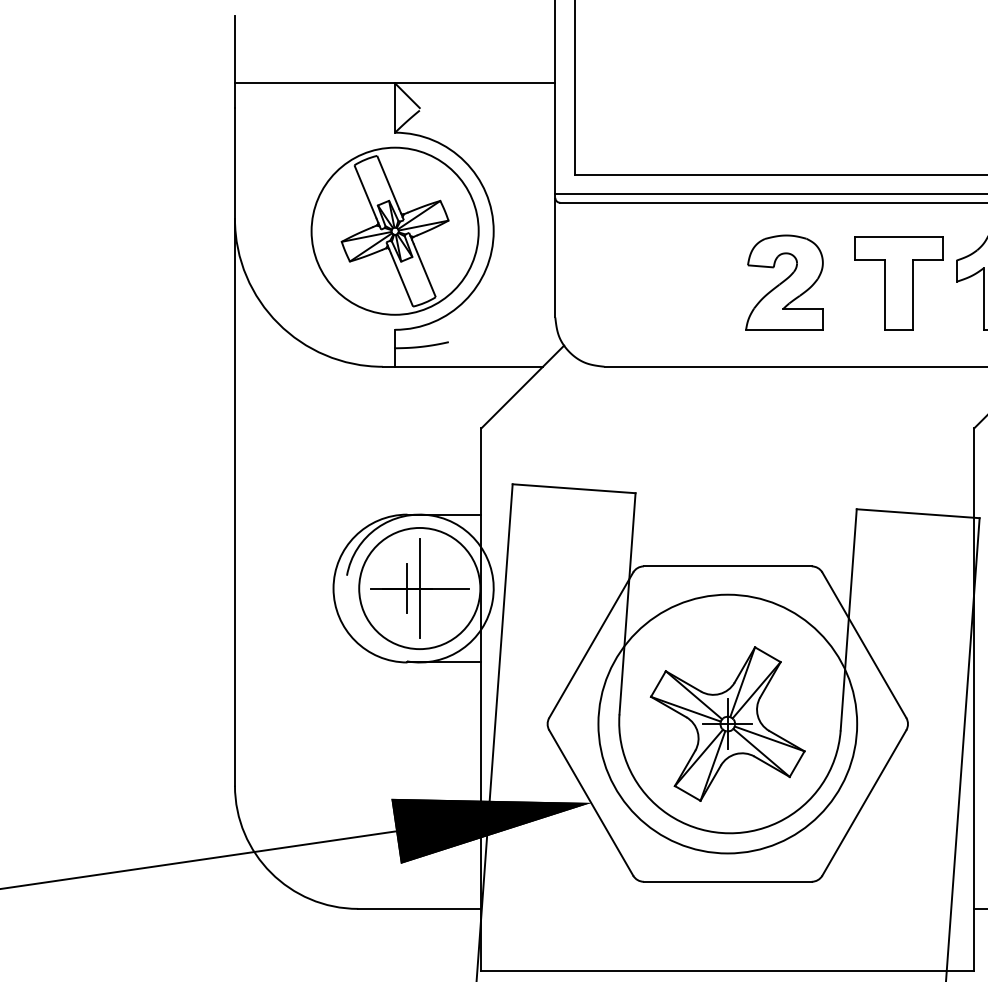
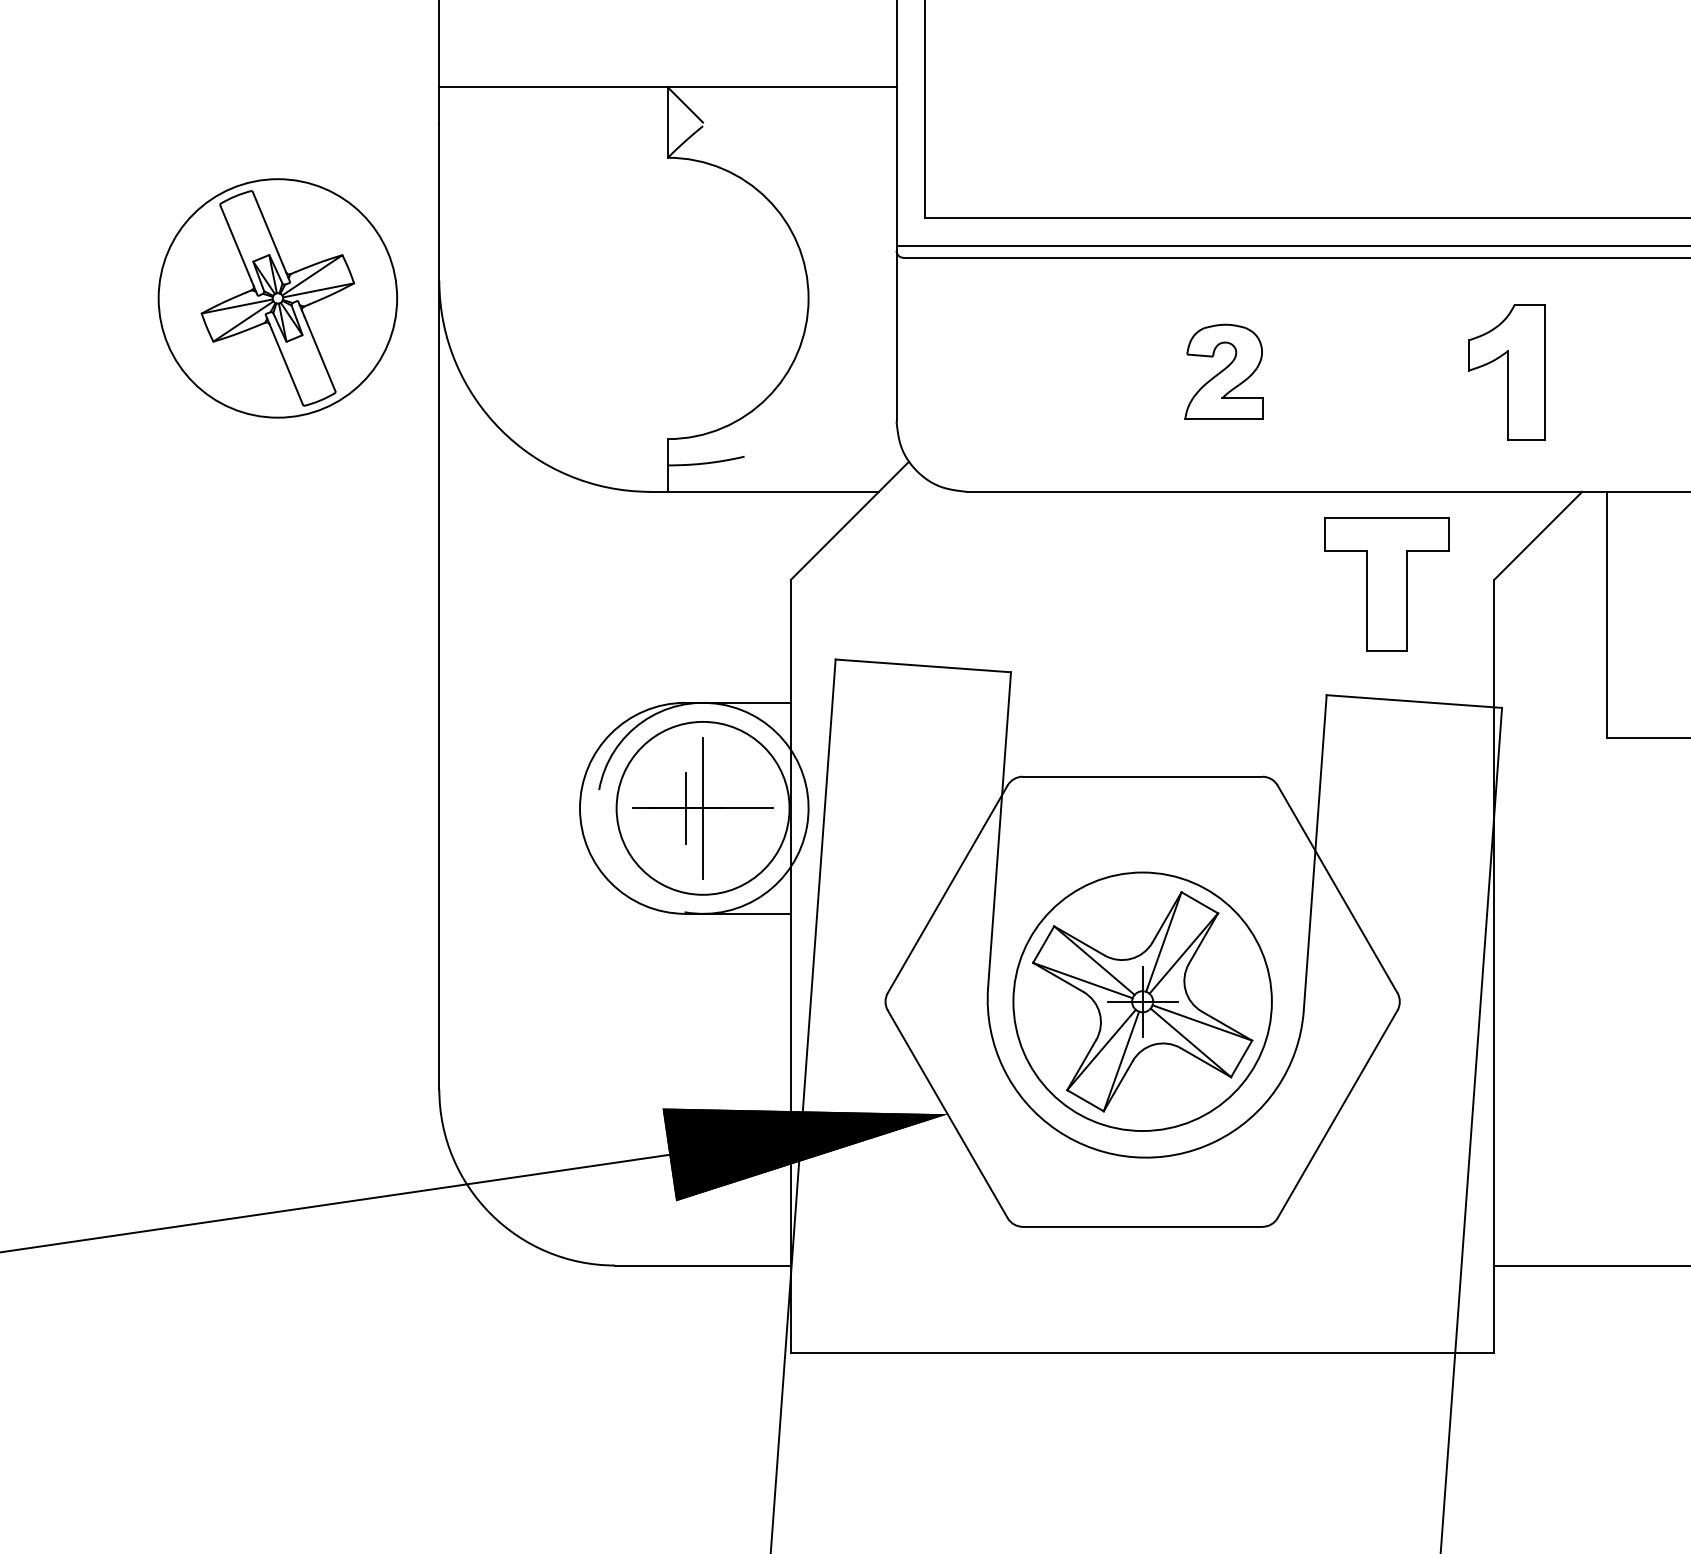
part: (394, 231) -> (277, 298), moved
part: (784, 282) -> (1223, 371), size x0.7
part: (898, 283) -> (1386, 584), moved
circle: (727, 723) -> (1142, 1001), size x0.7

